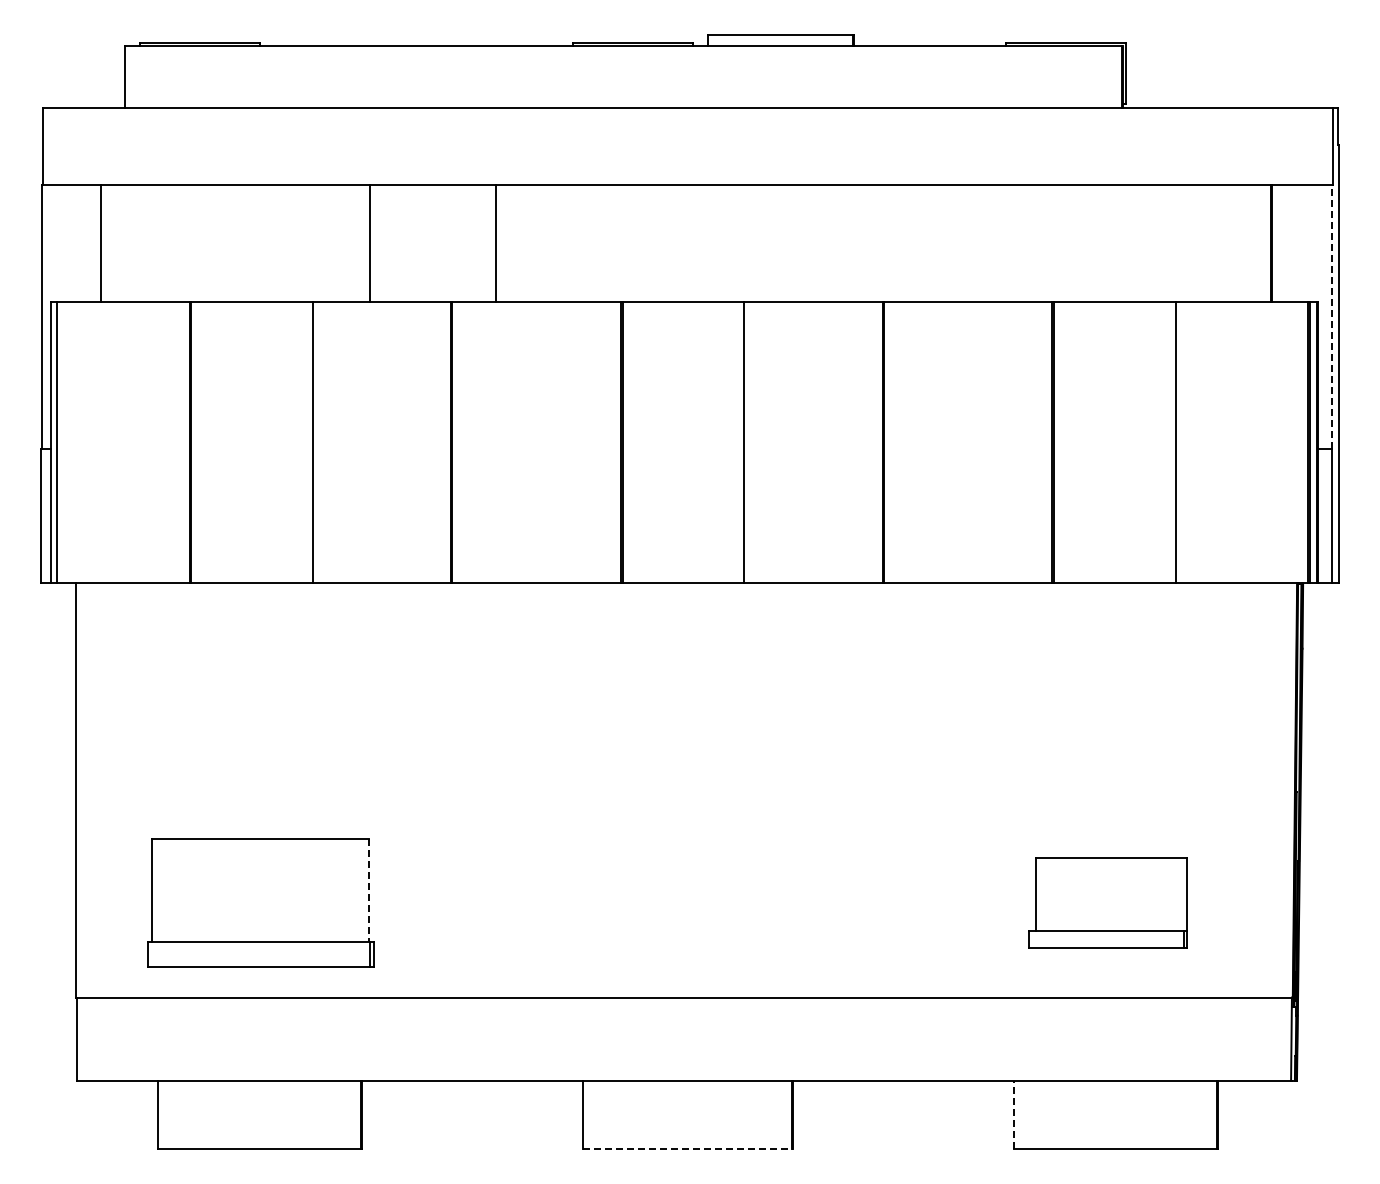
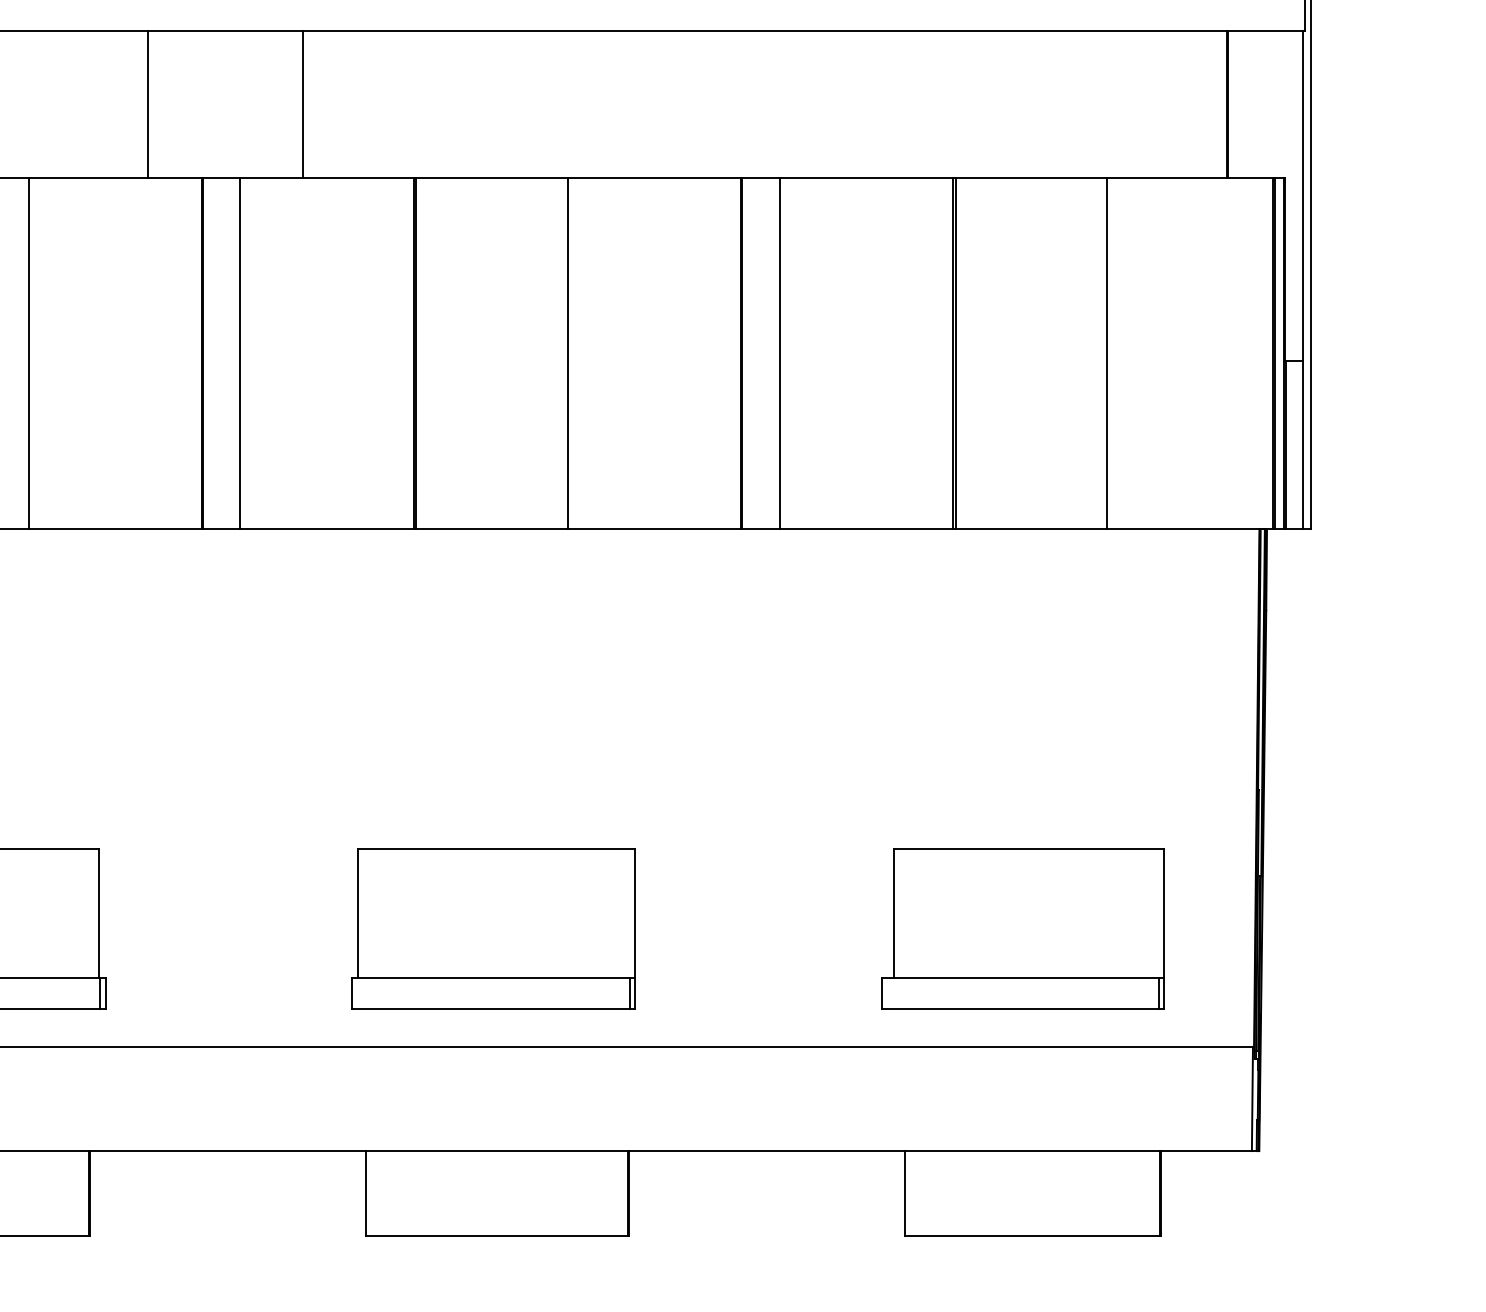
line: (369, 243) -> (148, 103), moved
line: (495, 243) -> (302, 103), moved
line: (1332, 317) -> (1303, 196), dashed -> solid
line: (482, 442) -> (240, 352), added
line: (913, 442) -> (779, 352), added
line: (368, 890) -> (98, 913), dashed -> solid
part: (684, 902) -> (493, 928), added
part: (1107, 902) -> (1022, 928), size x1.43
line: (1013, 1114) -> (904, 1193), dashed -> solid
line: (688, 1148) -> (498, 1235), dashed -> solid

